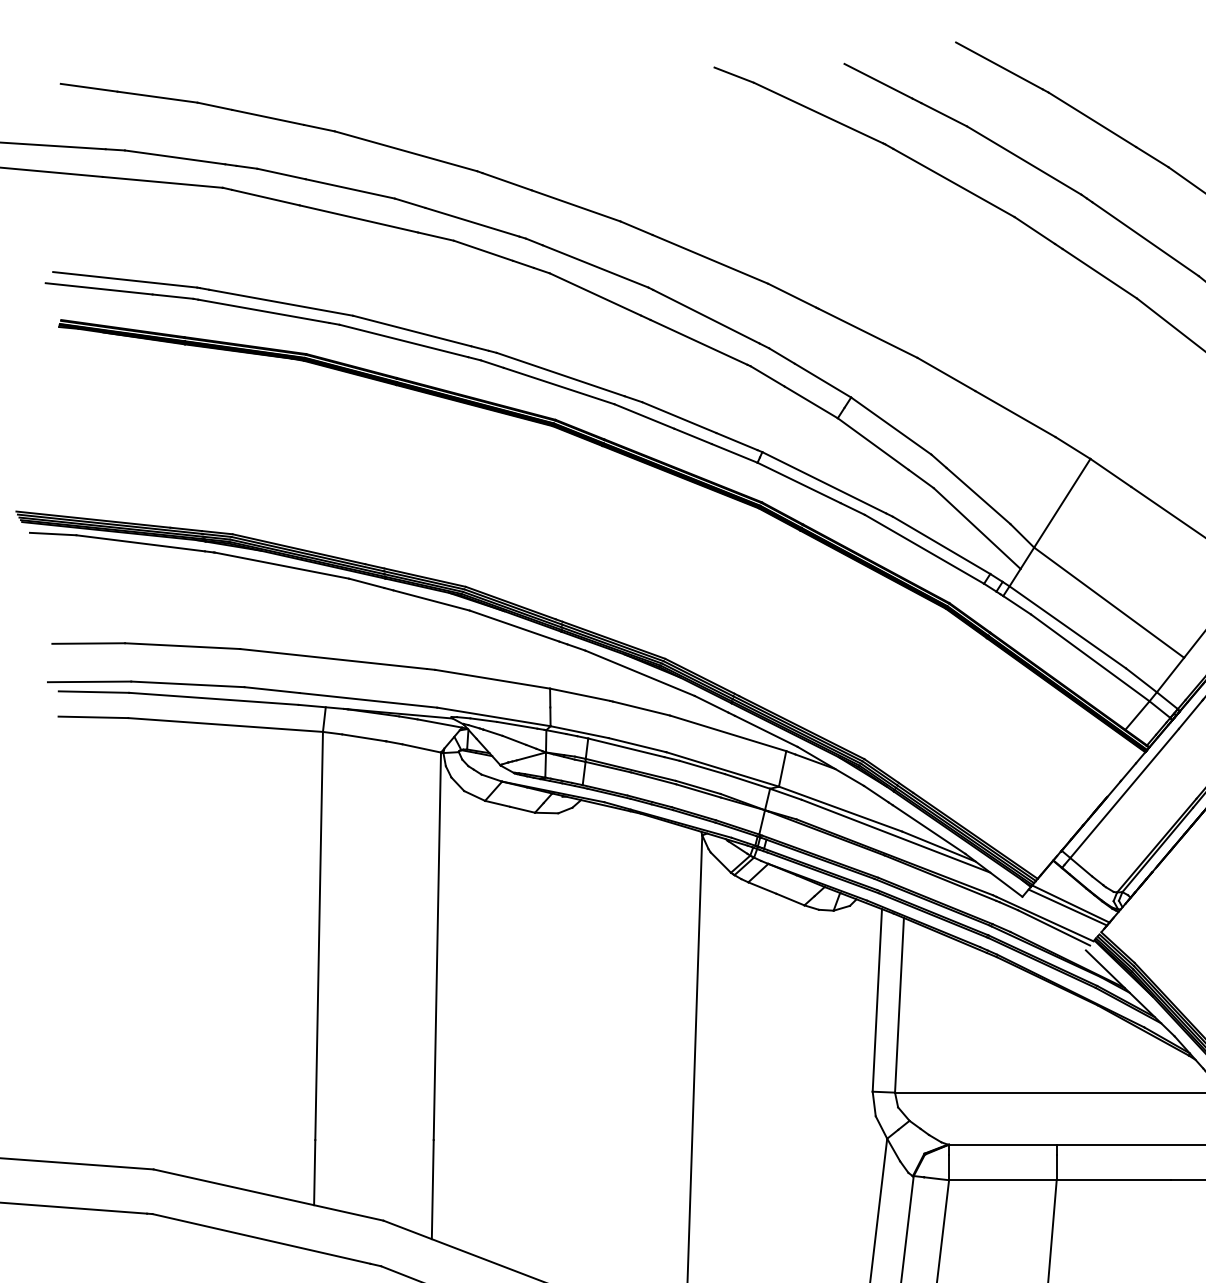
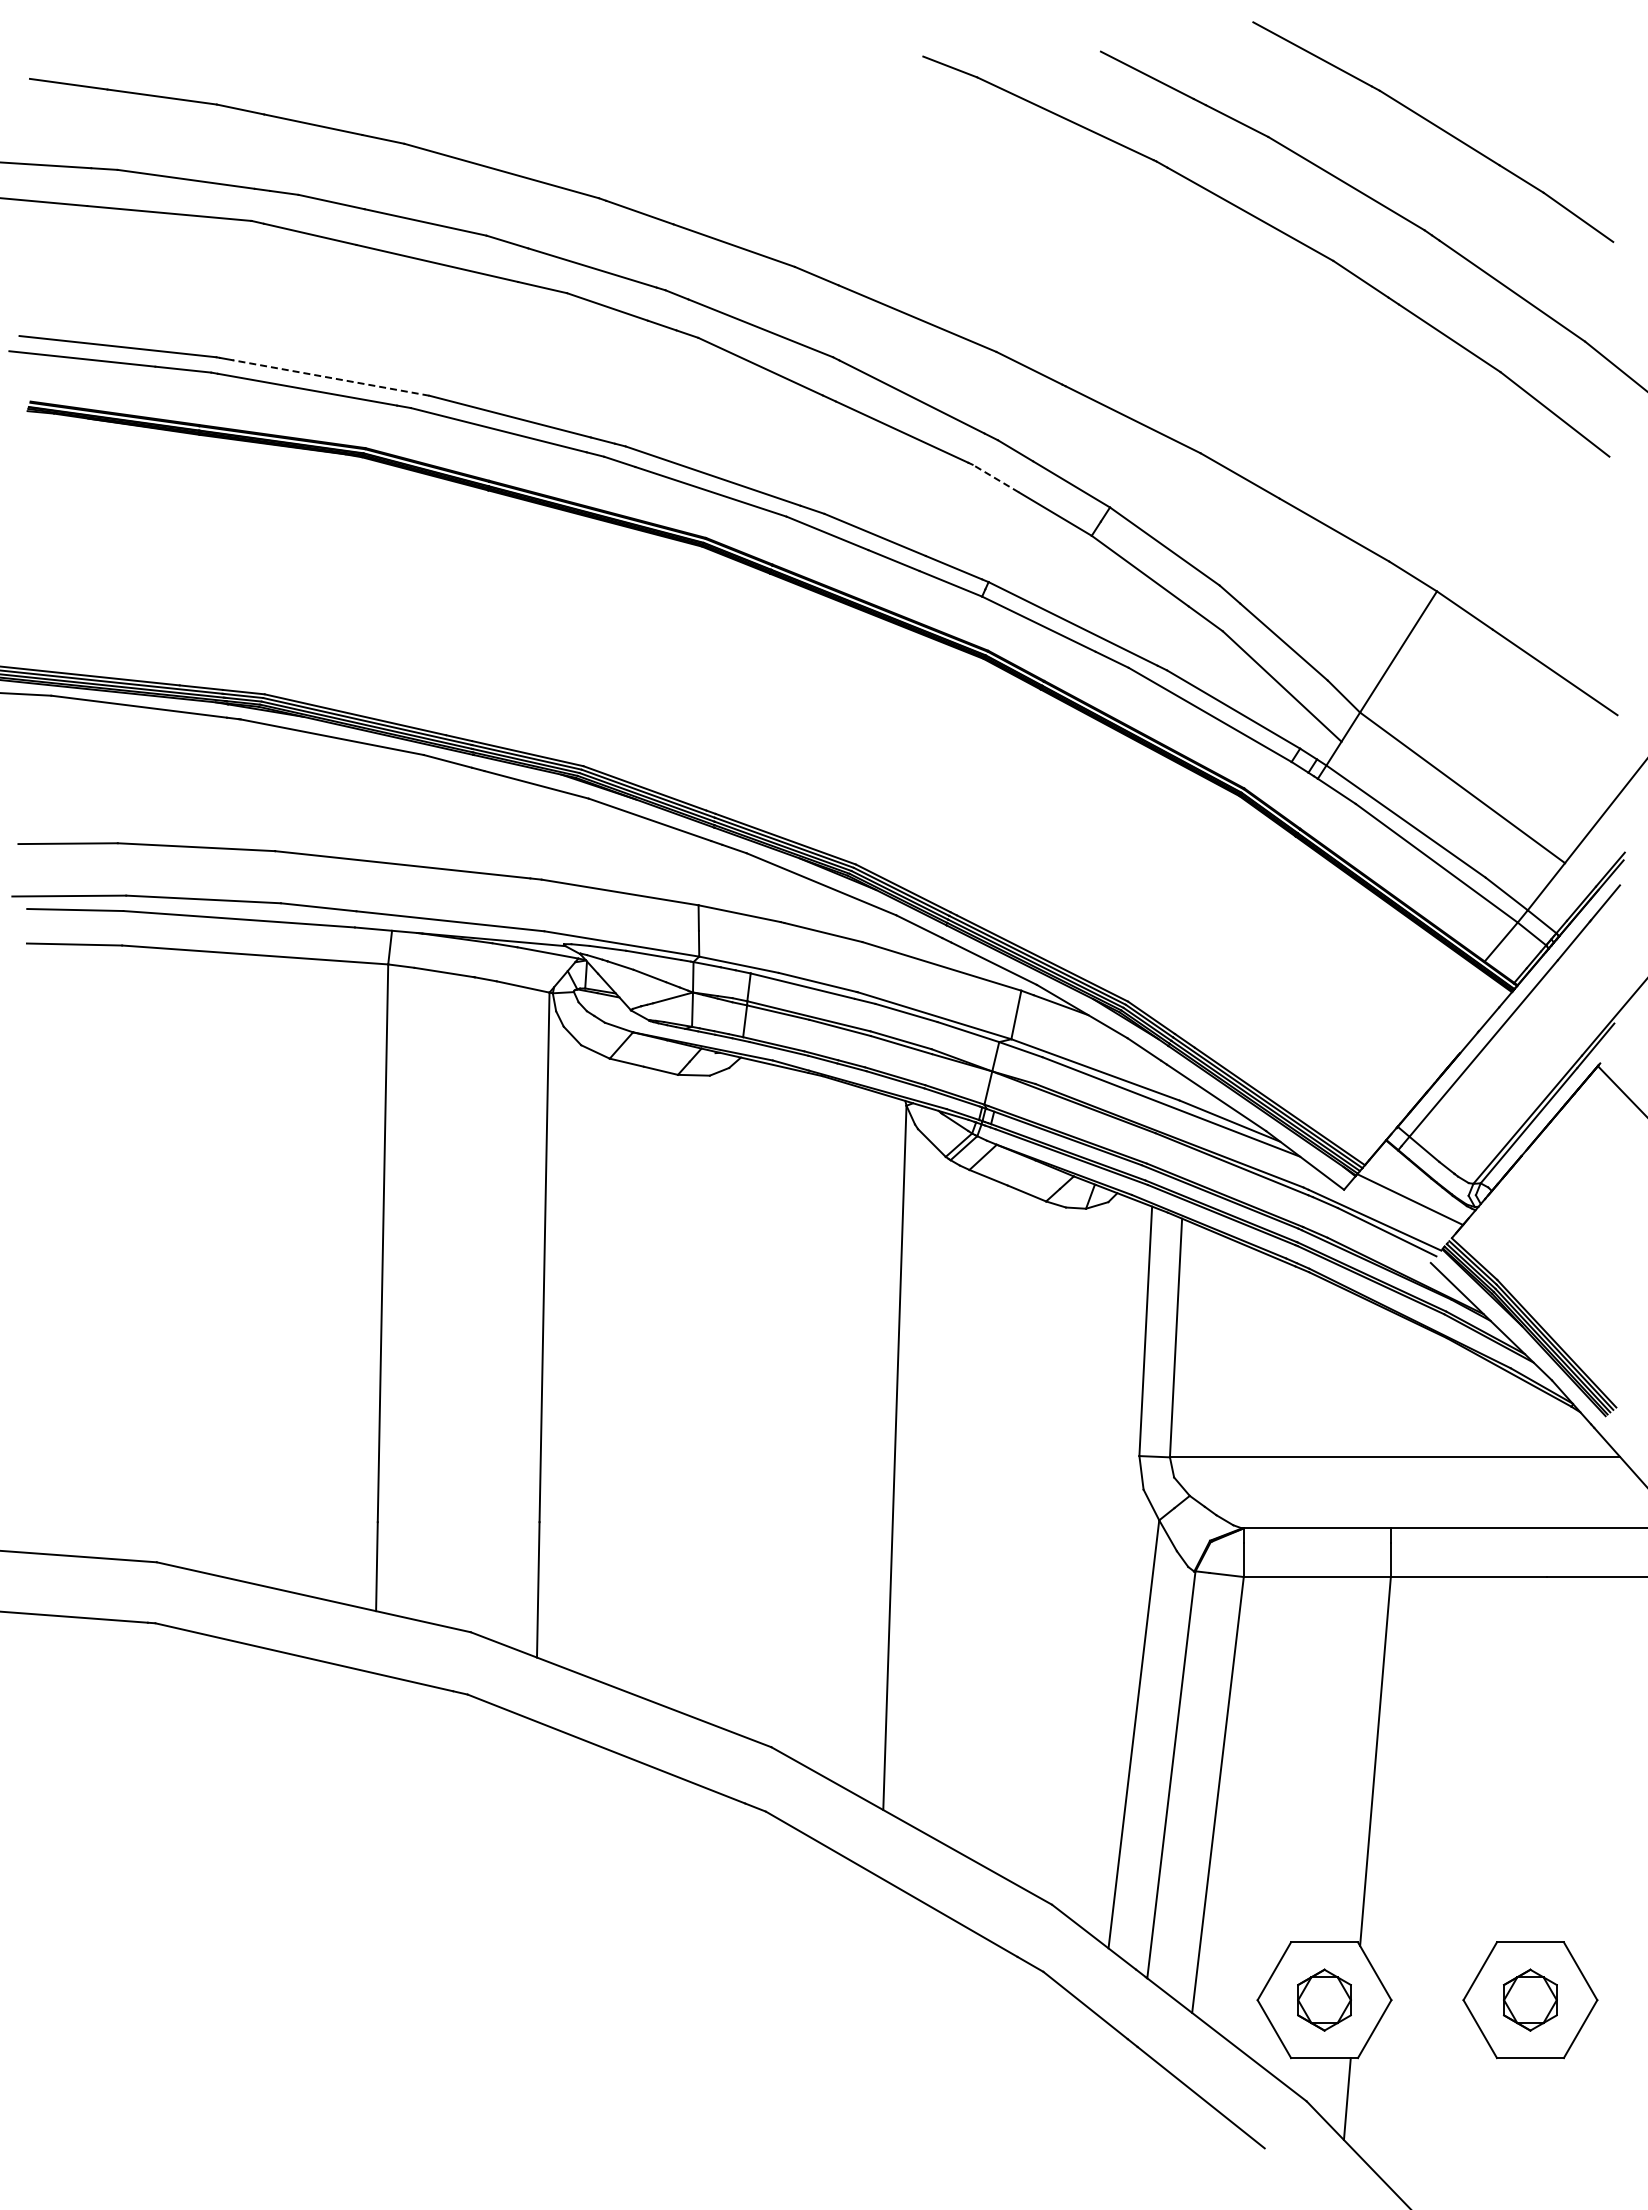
line: (281, 302) -> (331, 377), solid -> dashed
line: (767, 376) -> (995, 478), solid -> dashed
line: (1067, 906) -> (1405, 1203), removed

